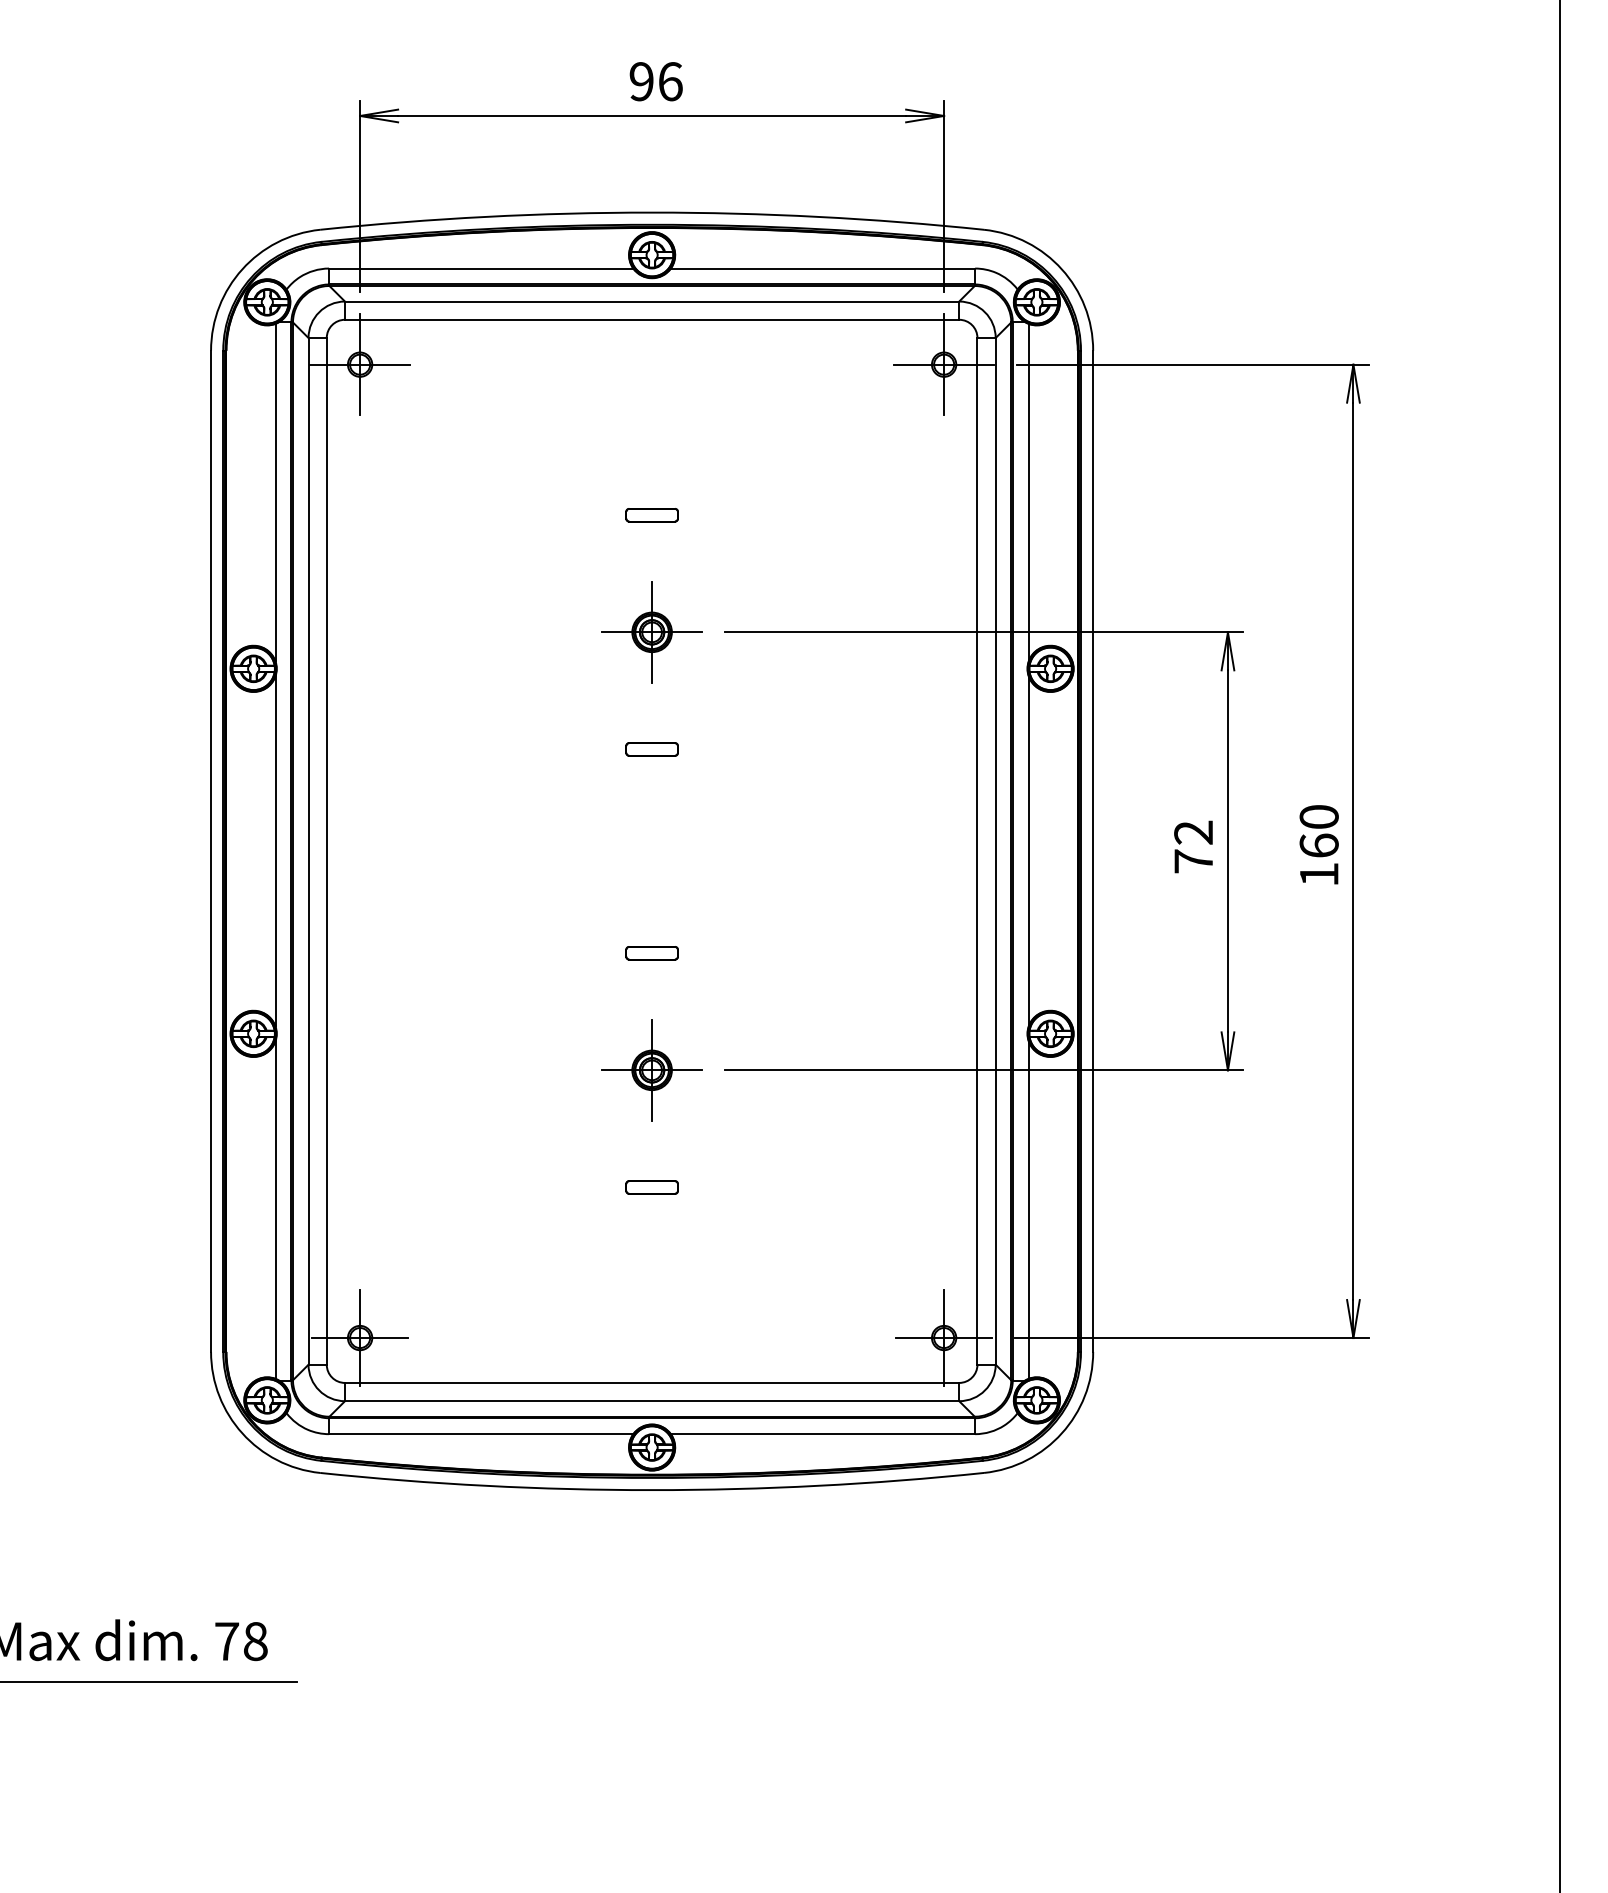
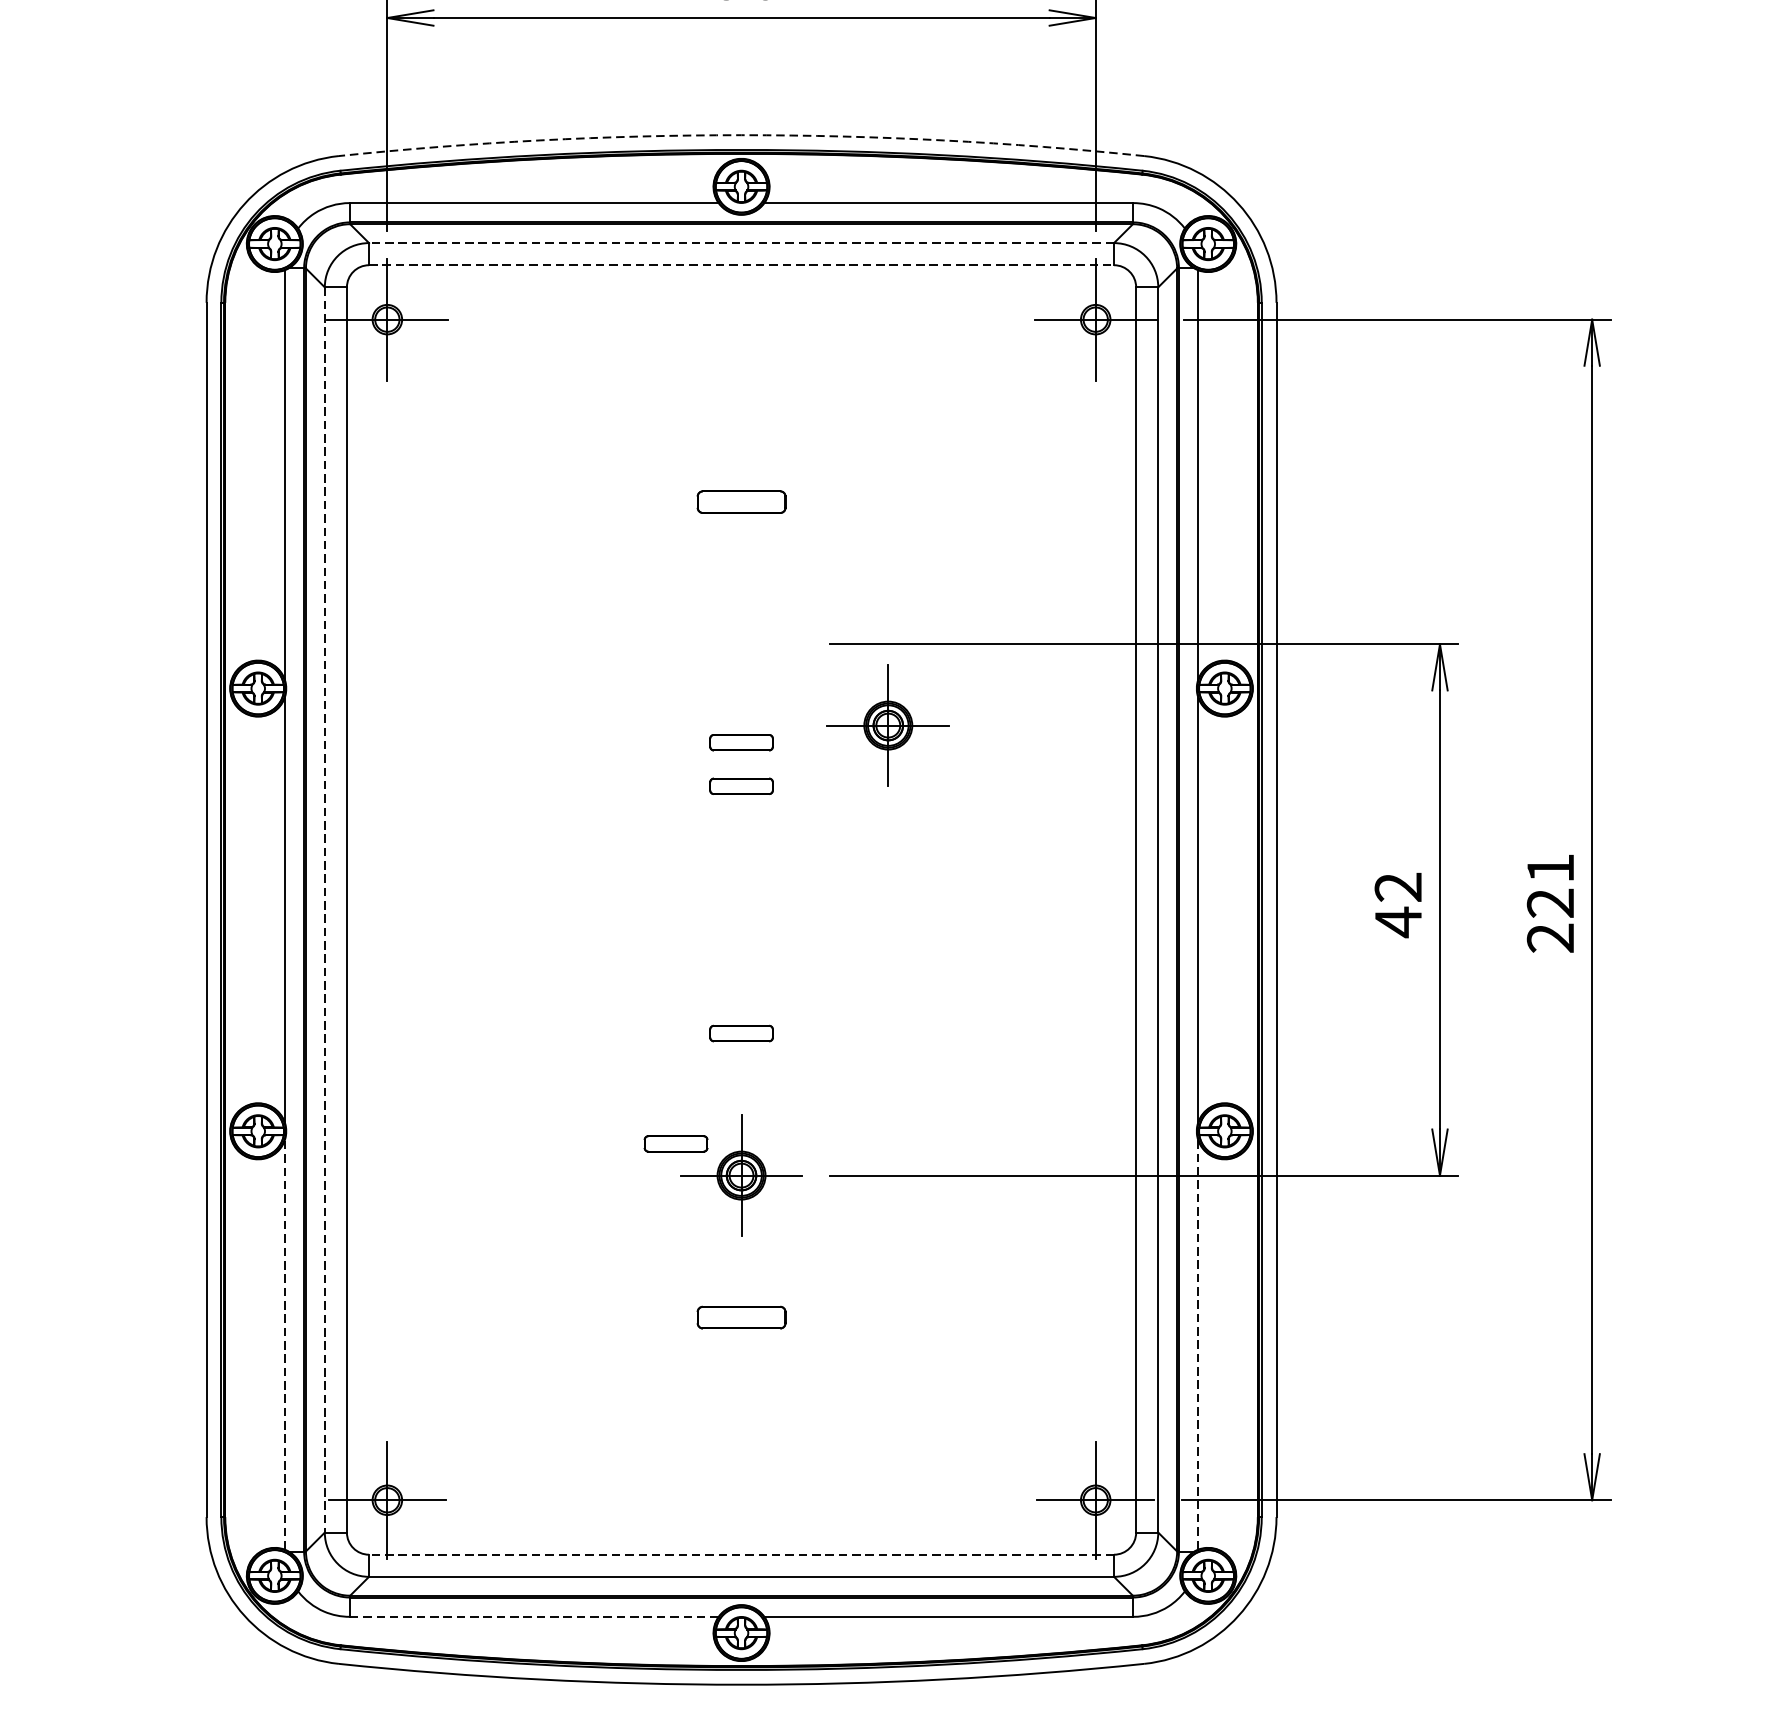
arc: (652, 212) -> (742, 135), solid -> dashed
line: (651, 301) -> (740, 243), solid -> dashed
line: (652, 319) -> (742, 264), solid -> dashed
part: (651, 515) -> (740, 502), size x1.4
part: (651, 632) -> (887, 725), moved
part: (651, 713) -> (740, 742), added
text: (1318, 845) -> (1549, 902), 160 -> 221
line: (308, 851) -> (324, 910), solid -> dashed
text: (1193, 861) -> (1398, 922), 72 -> 42
part: (597, 1044) -> (675, 1144), added
part: (651, 1187) -> (740, 1317), size x1.4
line: (275, 1210) -> (284, 1345), solid -> dashed
line: (1028, 1210) -> (1198, 1345), solid -> dashed
line: (651, 1382) -> (740, 1554), solid -> dashed
line: (480, 1434) -> (533, 1617), solid -> dashed

